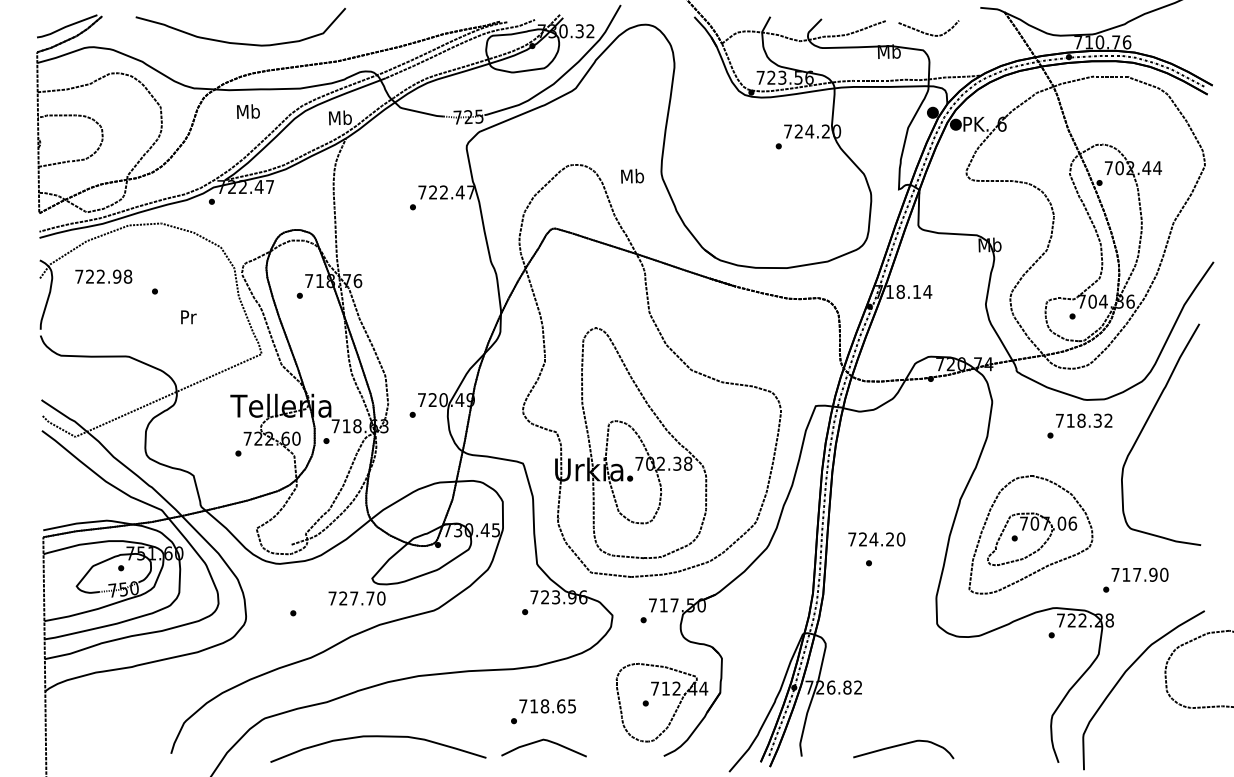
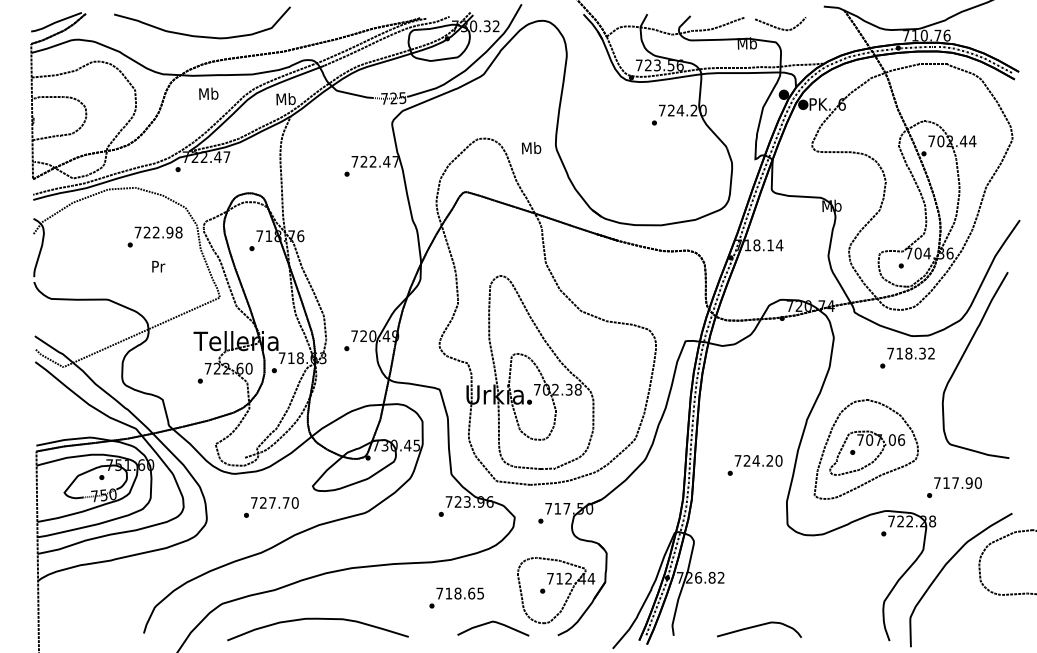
text: (103, 276) -> (158, 232), moved
text: (876, 539) -> (758, 460), moved
text: (356, 598) -> (274, 502), moved
curve: (541, 741) -> (491, 623), moved

